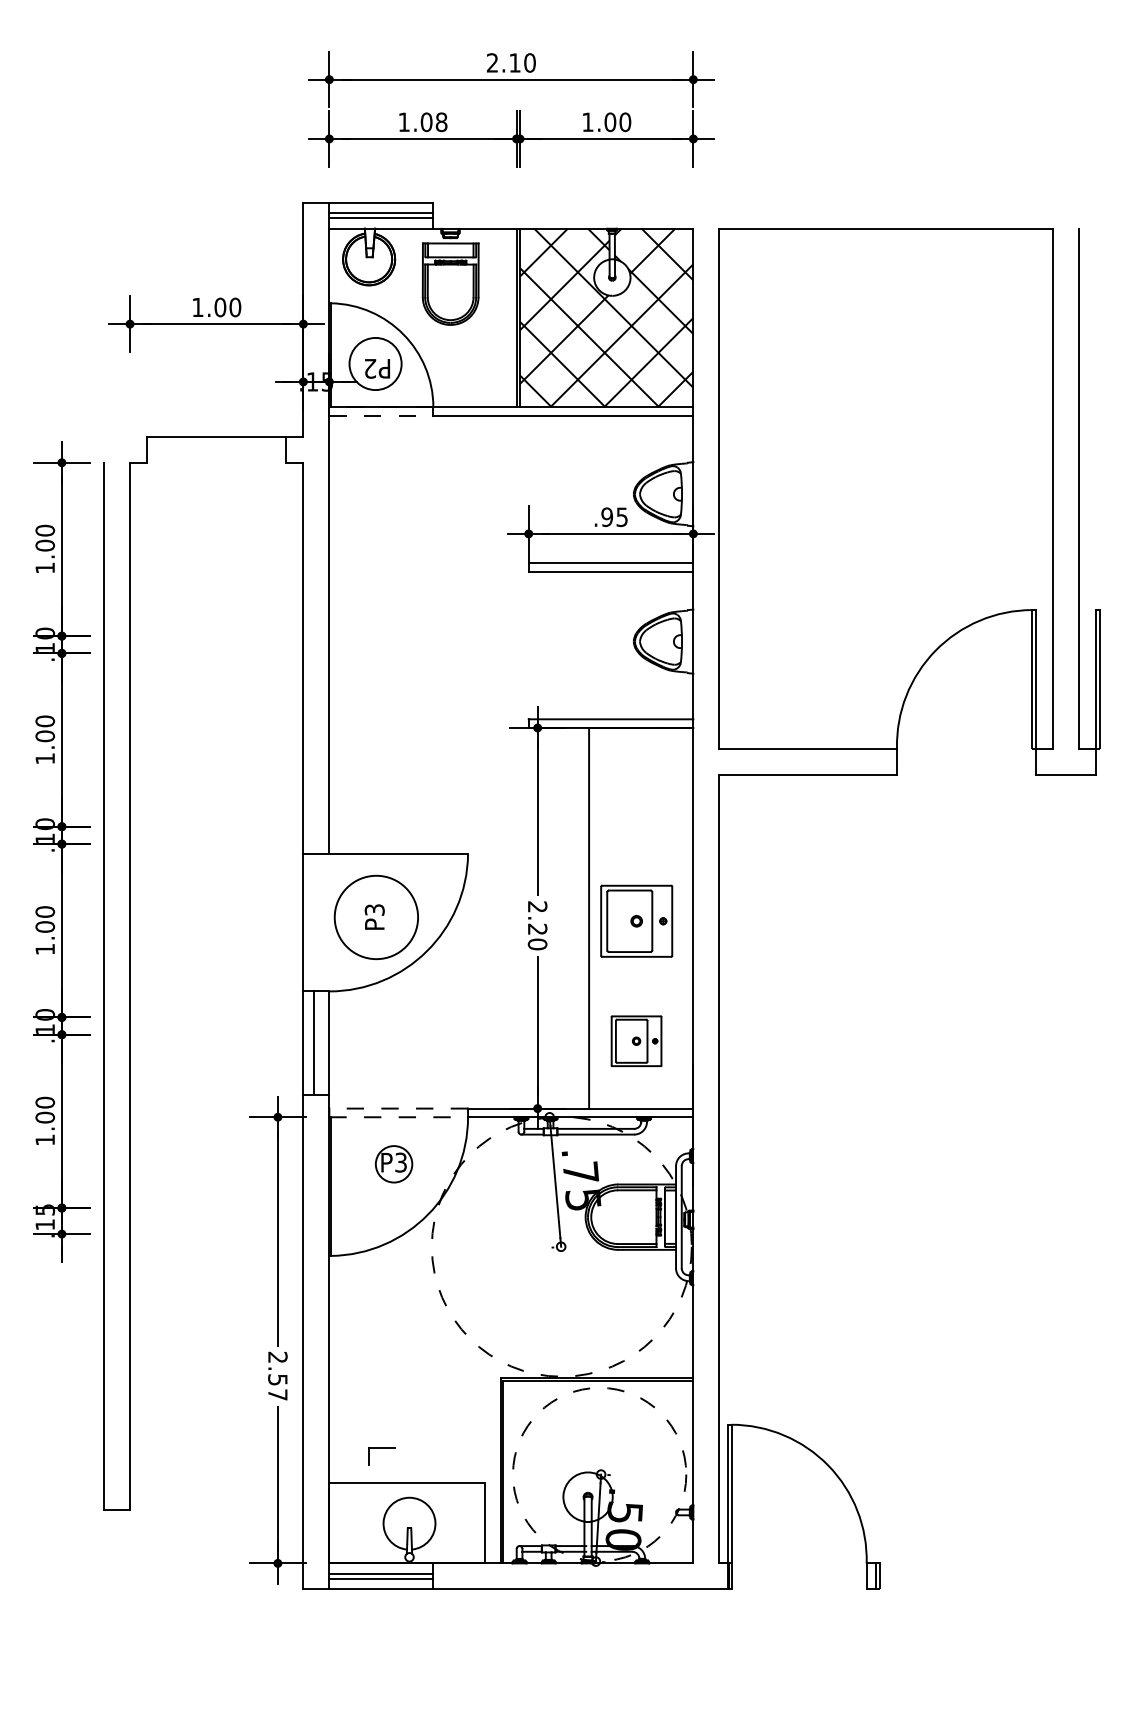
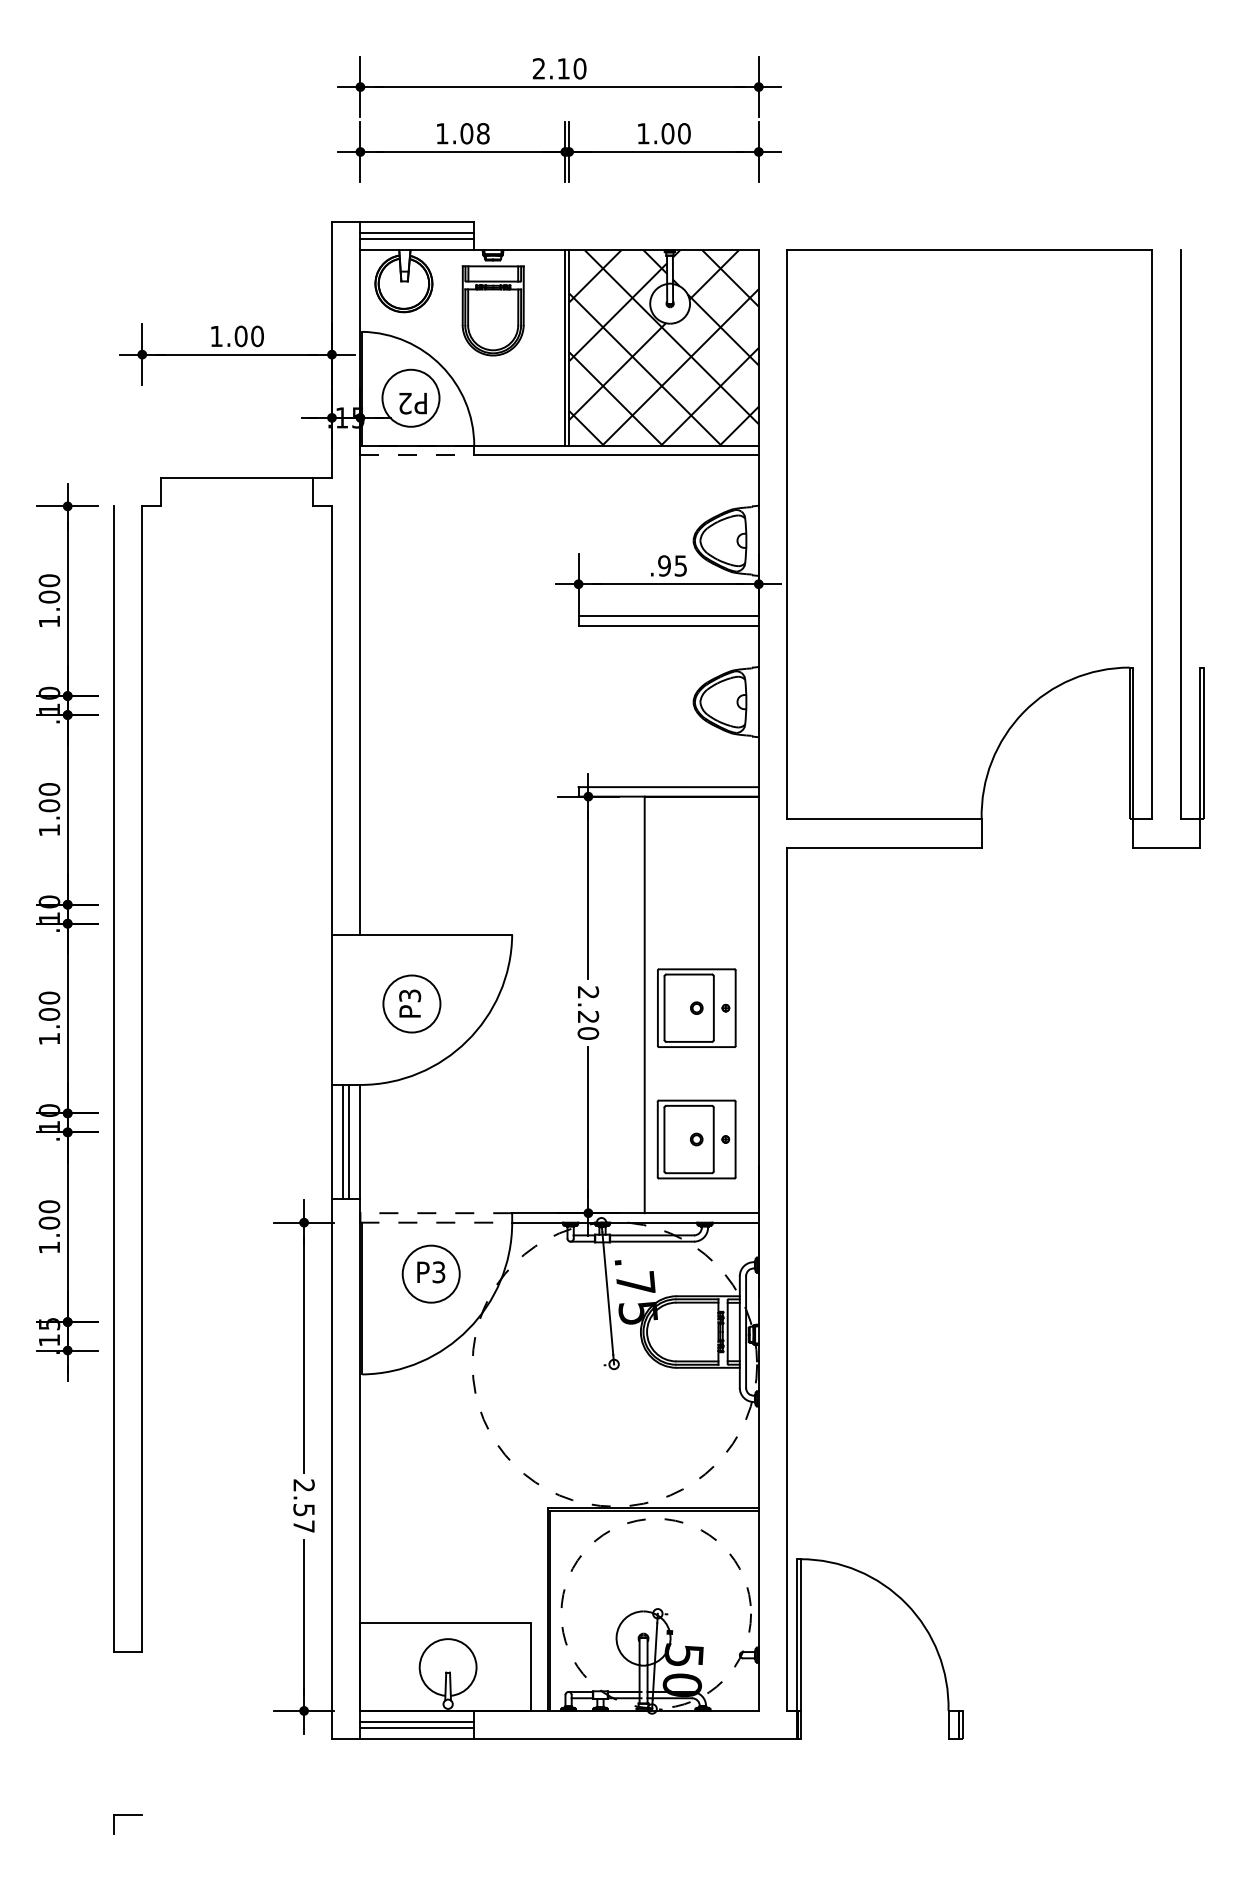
circle: (376, 916) -> (411, 1003), size x0.62
part: (636, 1041) -> (696, 1139), size x1.43
line: (319, 1043) -> (349, 1141), added
circle: (393, 1163) -> (430, 1273), size x1.43
part: (381, 1447) -> (127, 1815), moved

